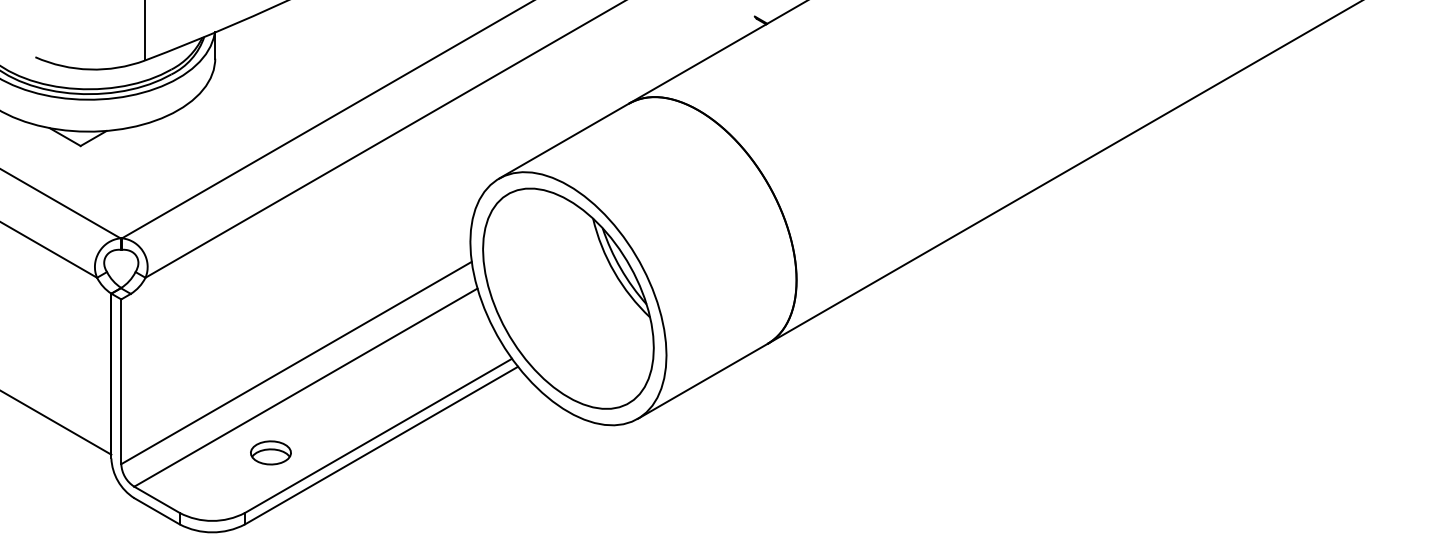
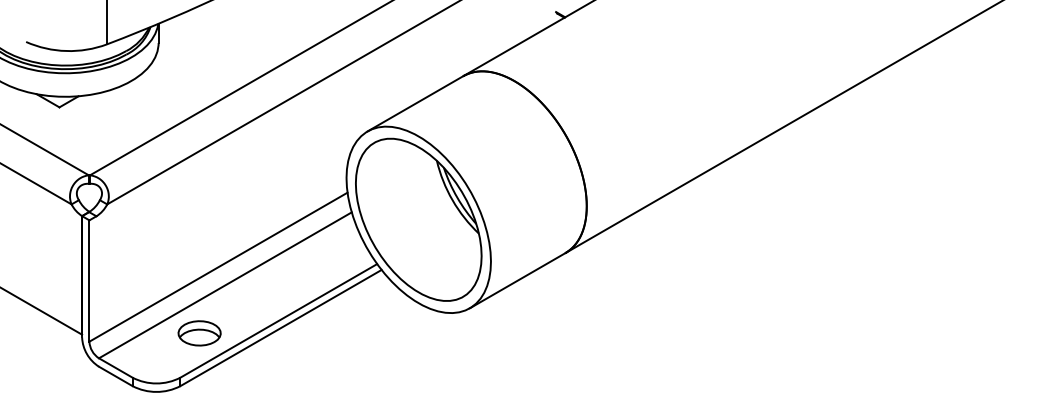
part: (270, 452) -> (199, 333), size x1.43

